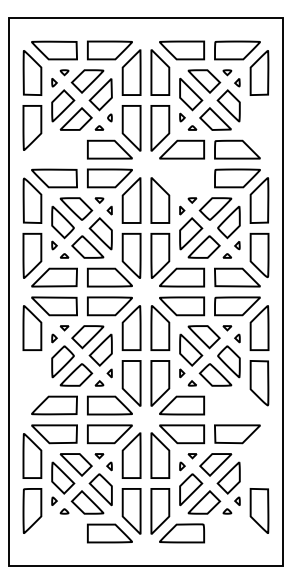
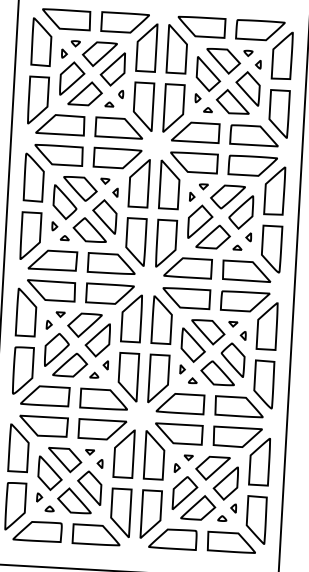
part: (259, 127) -> (279, 113), added
part: (54, 149) -> (60, 124), added
part: (181, 178) -> (193, 162), added
part: (32, 382) -> (23, 370), added
part: (237, 405) -> (239, 406), added
part: (259, 455) -> (259, 461), added
part: (54, 533) -> (37, 531), added
part: (237, 533) -> (231, 542), added

